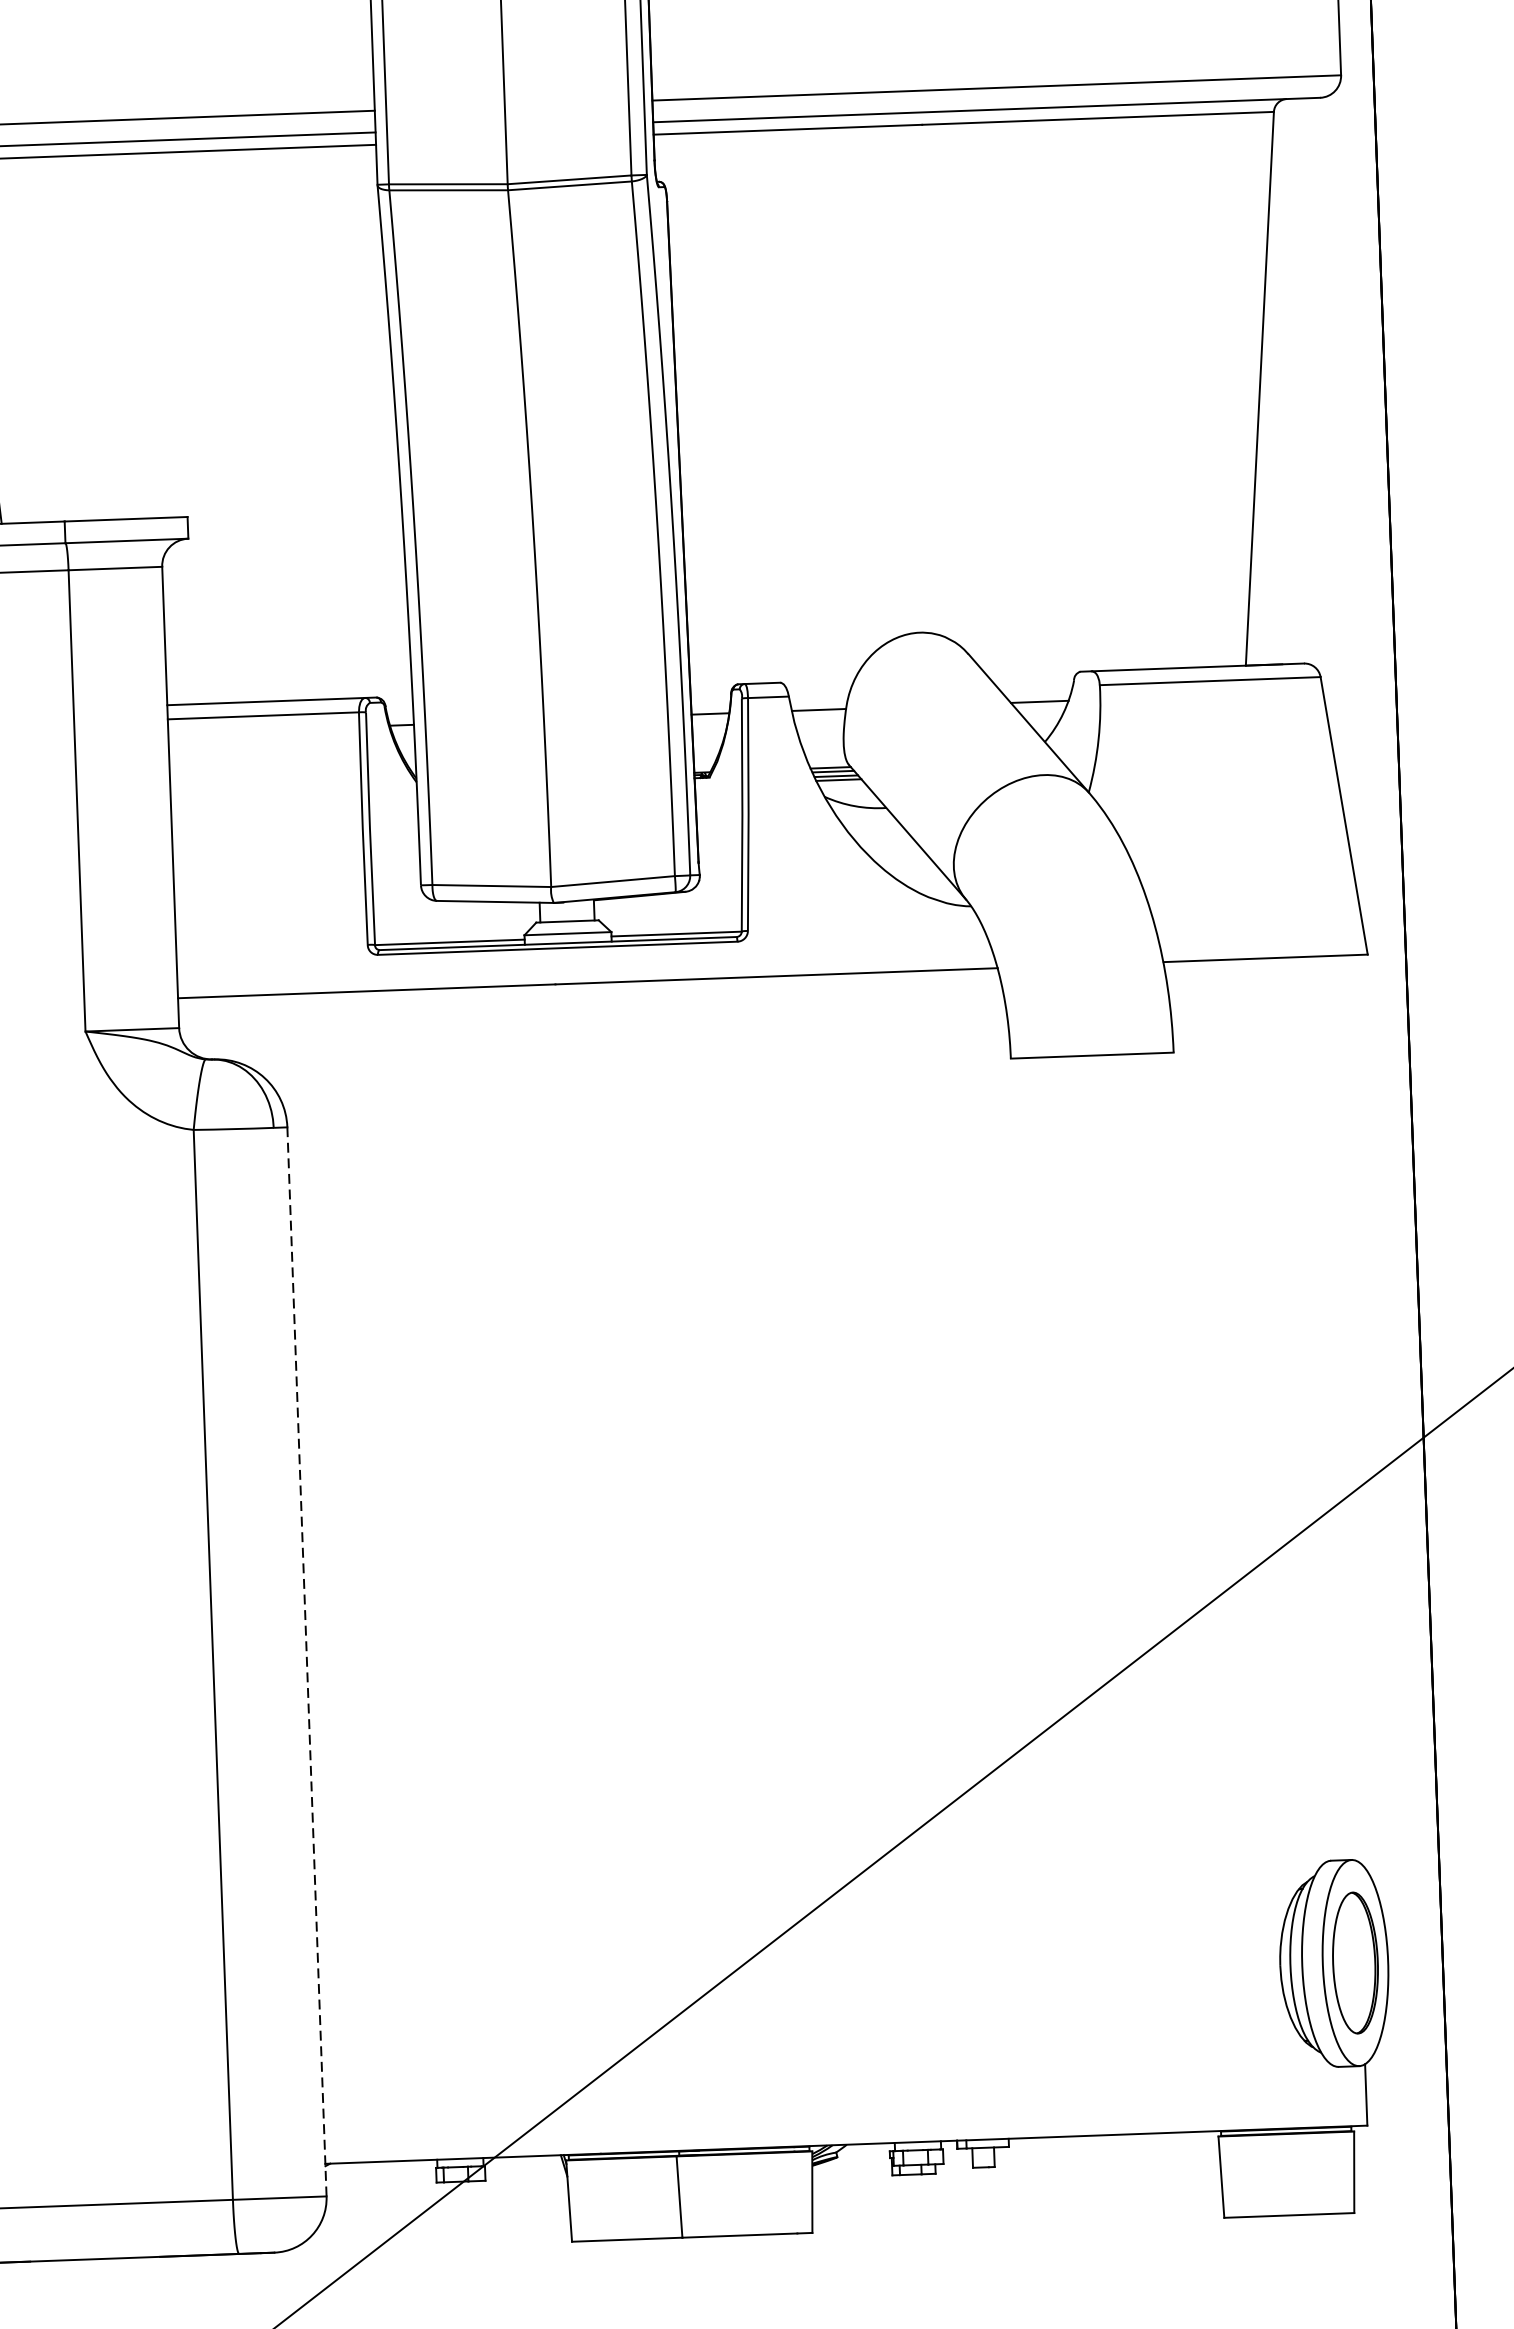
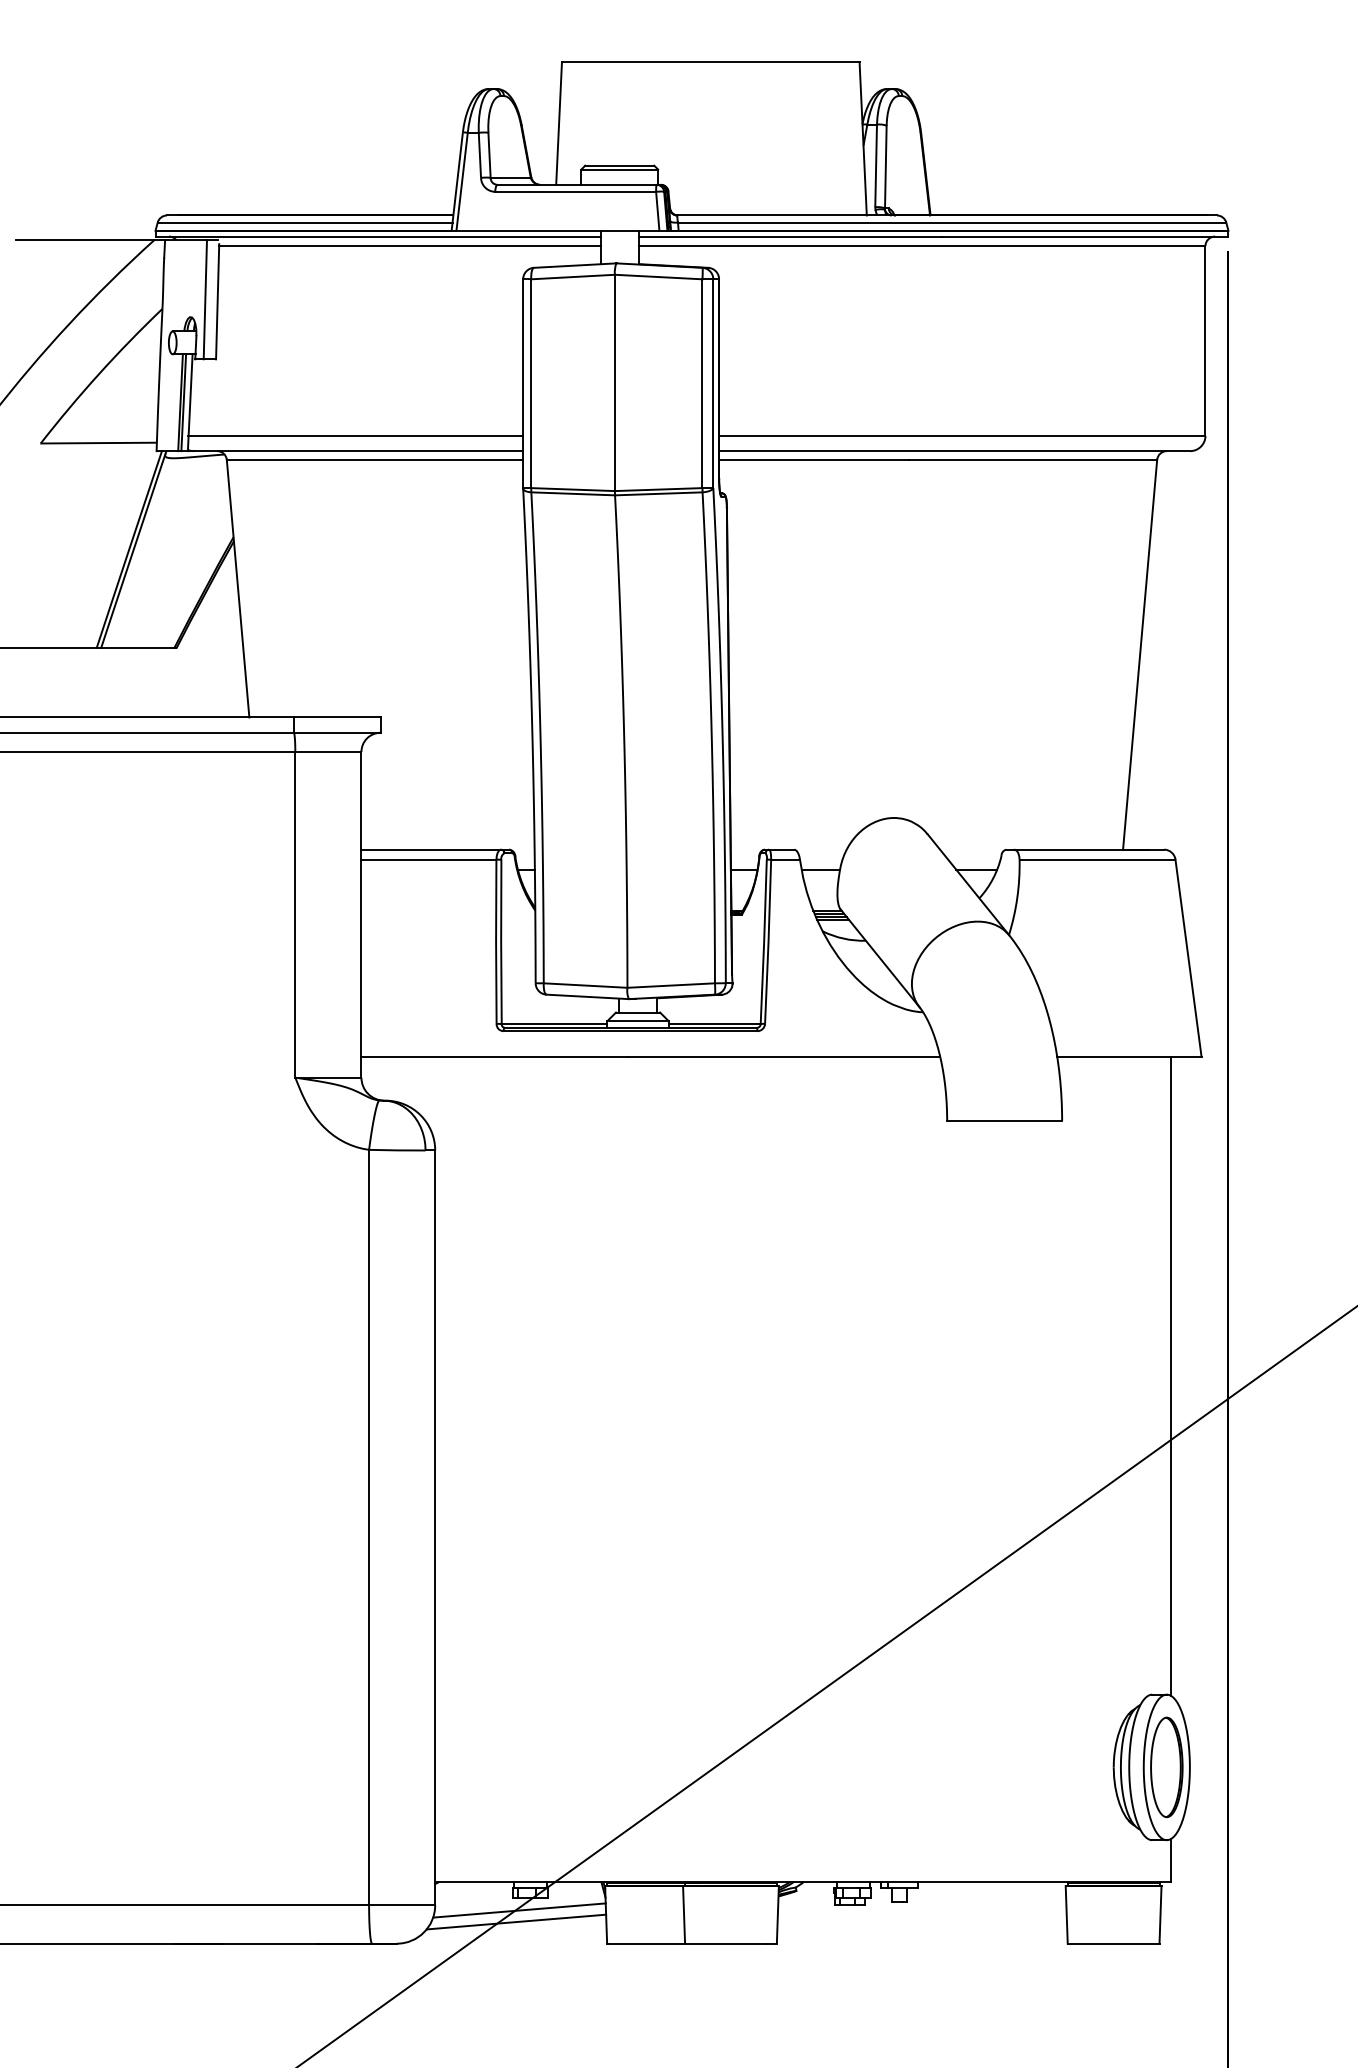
line: (1340, 1407) -> (1170, 1375), added
line: (307, 1661) -> (435, 1527), dashed -> solid
line: (446, 2199) -> (519, 1910), added
line: (442, 2215) -> (516, 1921), added

